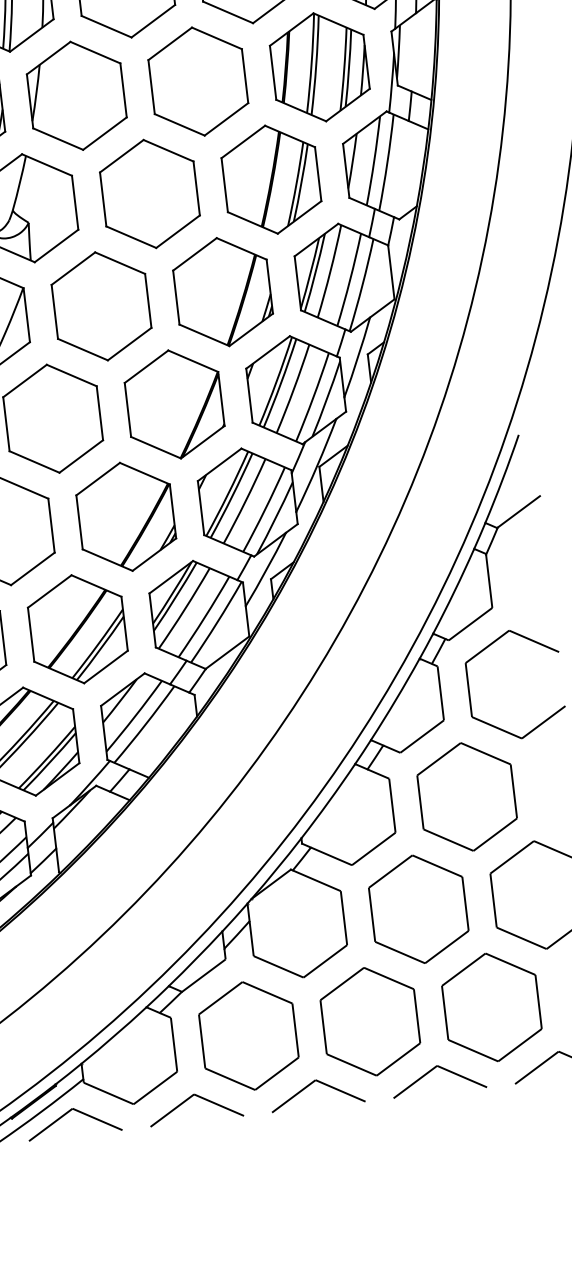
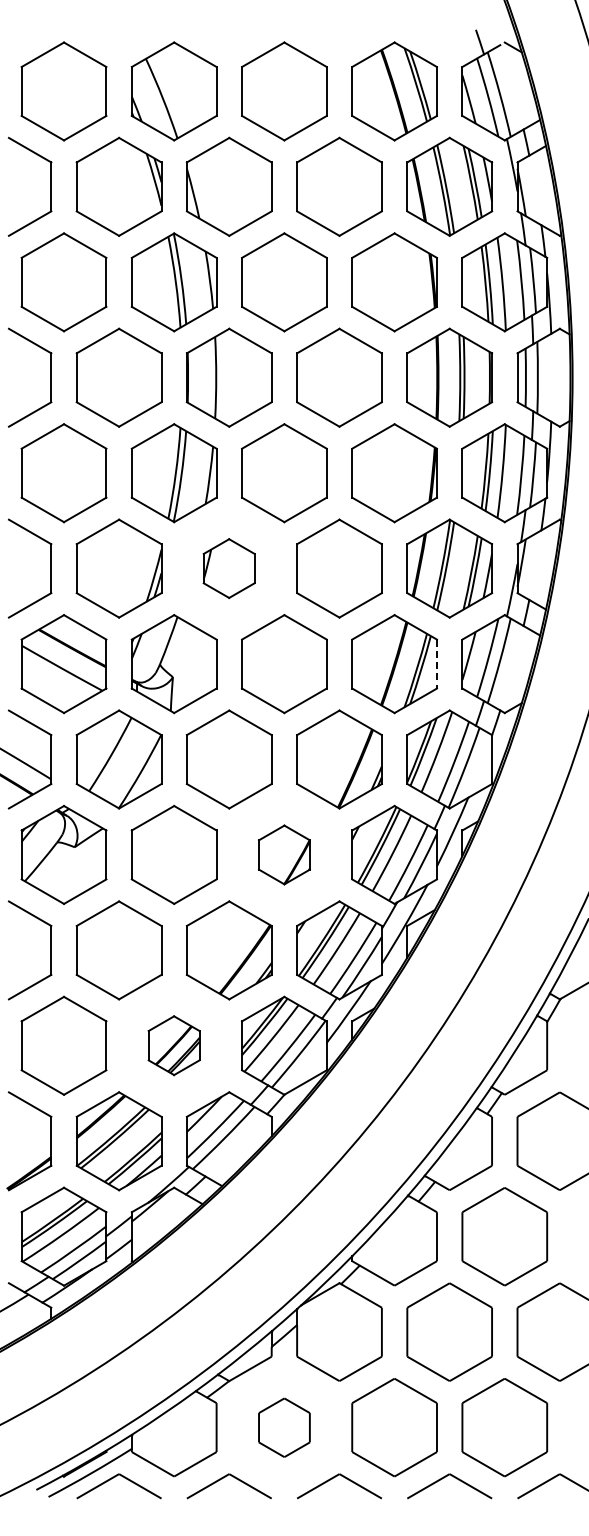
part: (75, 95) -> (228, 568), size x0.6
line: (317, 174) -> (436, 664), solid -> dashed
part: (174, 403) -> (284, 854), size x0.6
part: (77, 628) -> (173, 1045), size x0.6
part: (248, 1035) -> (284, 1427), size x0.6

